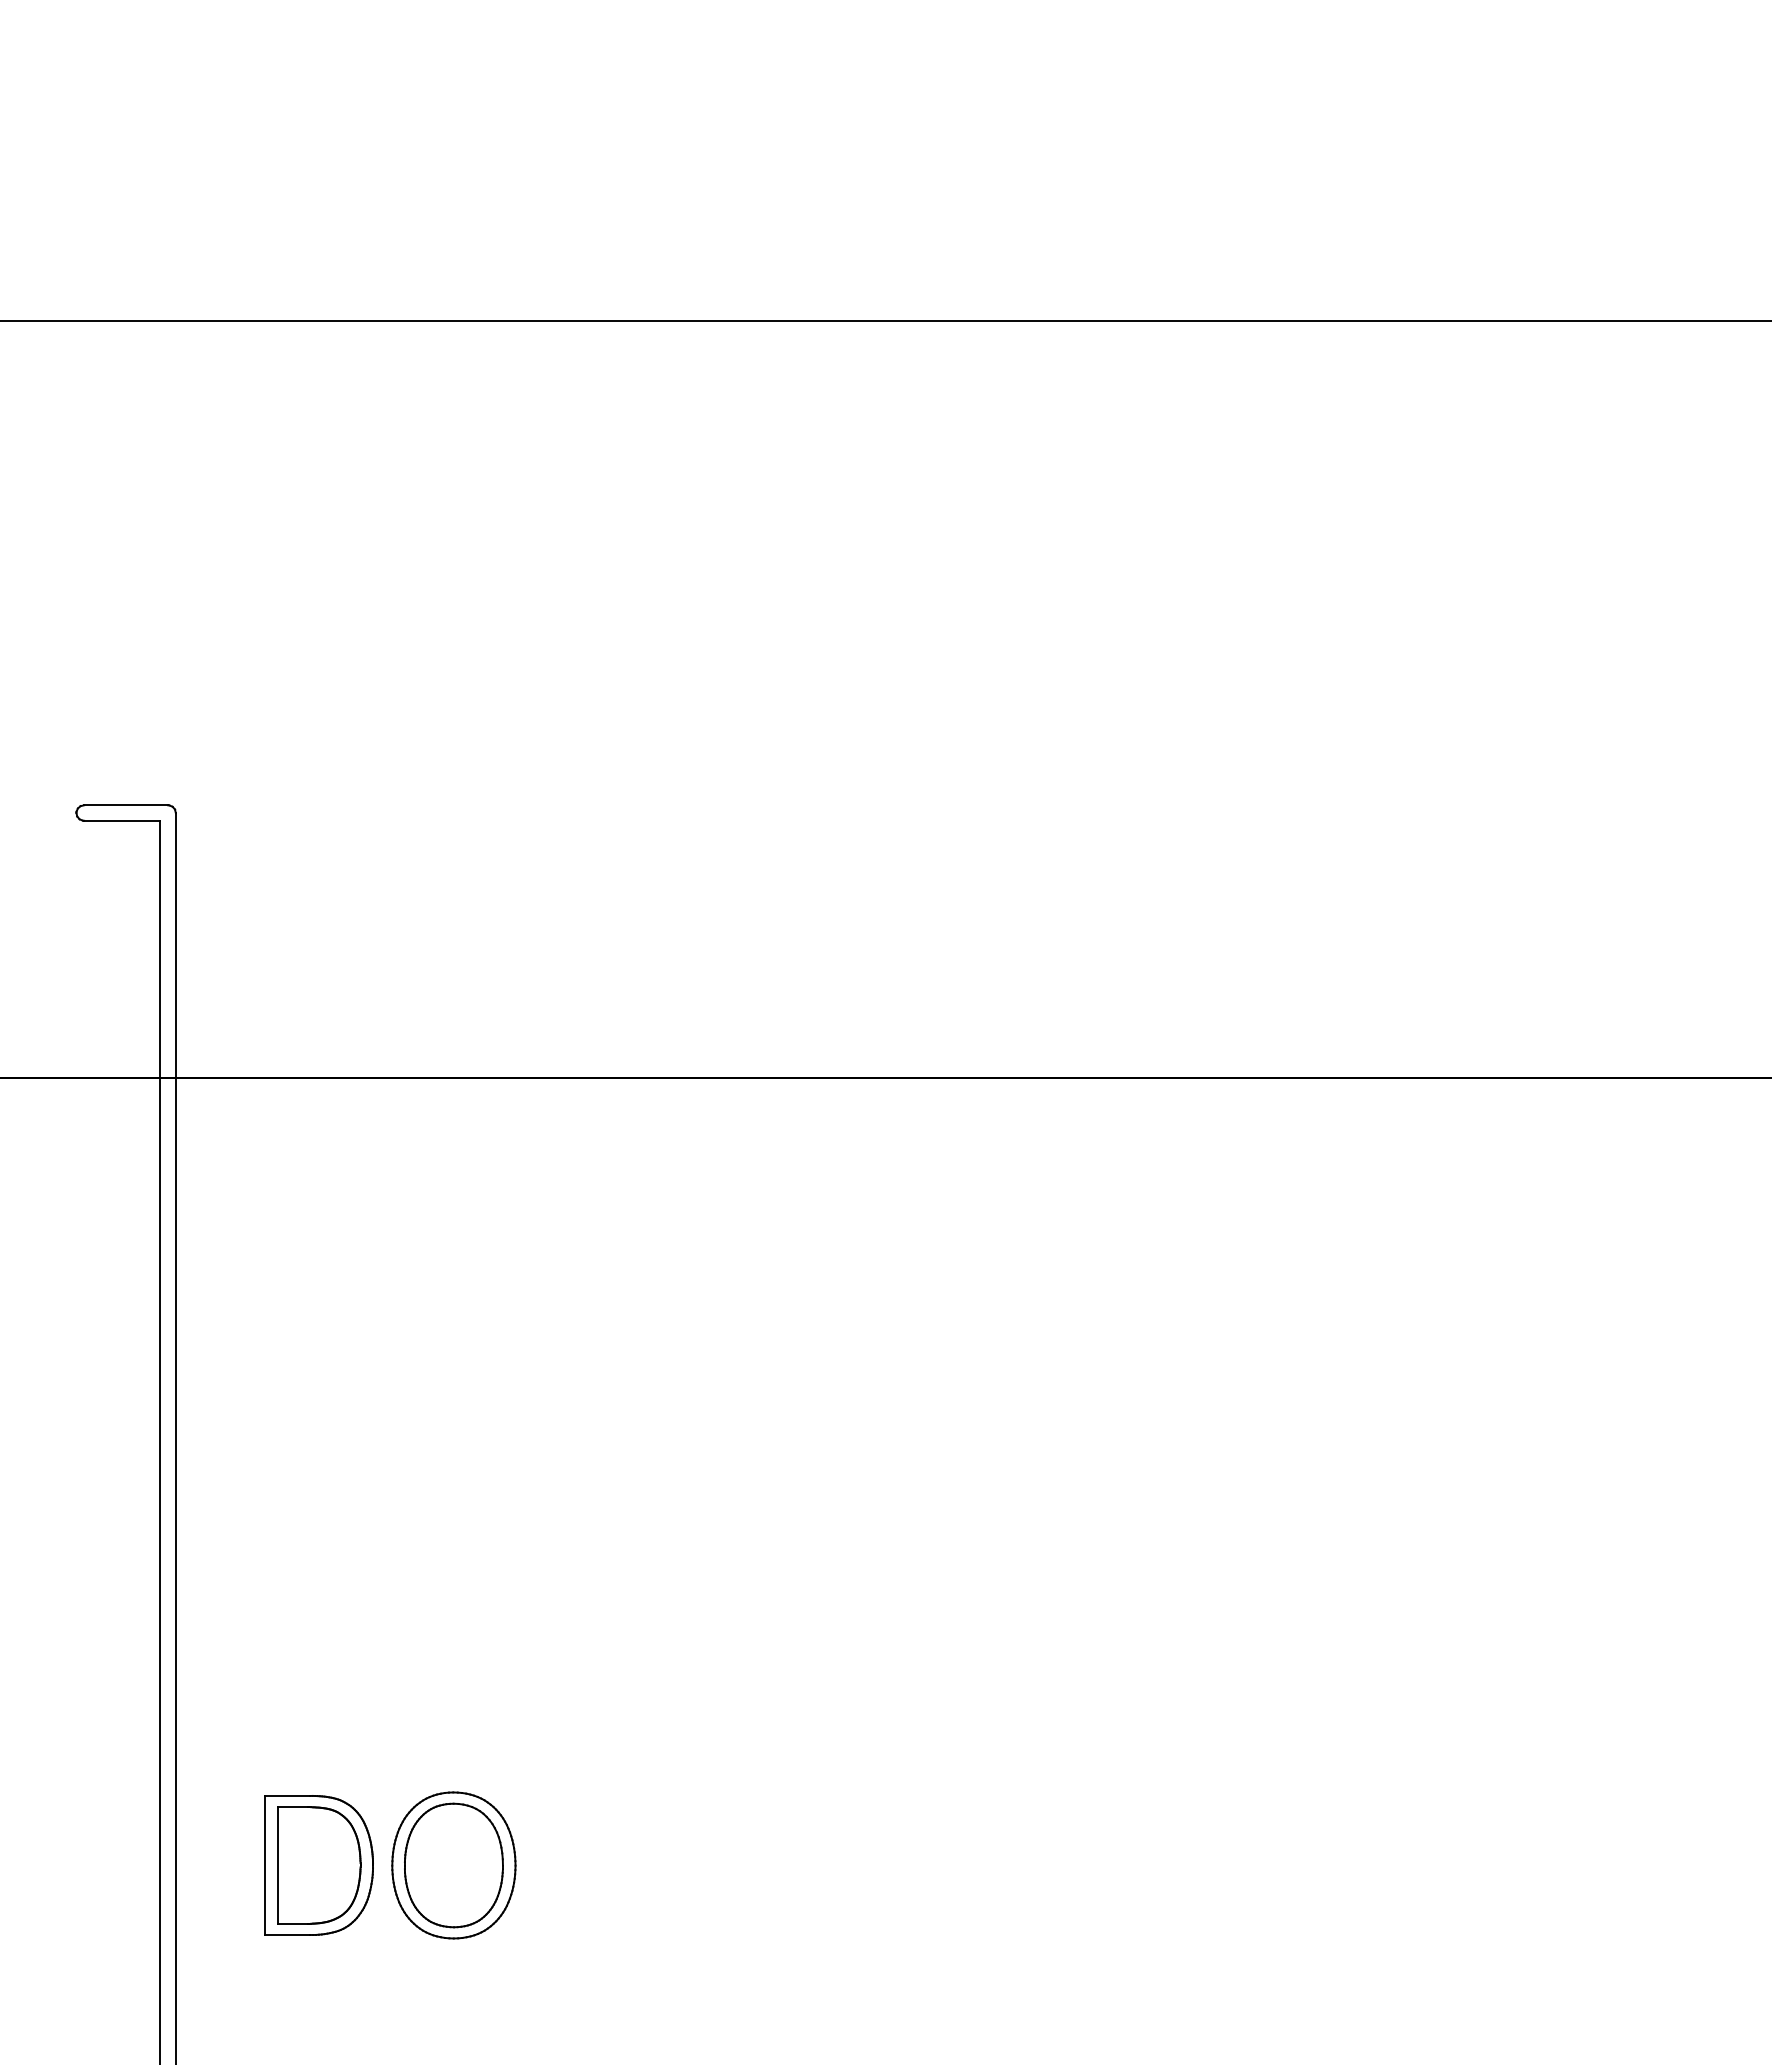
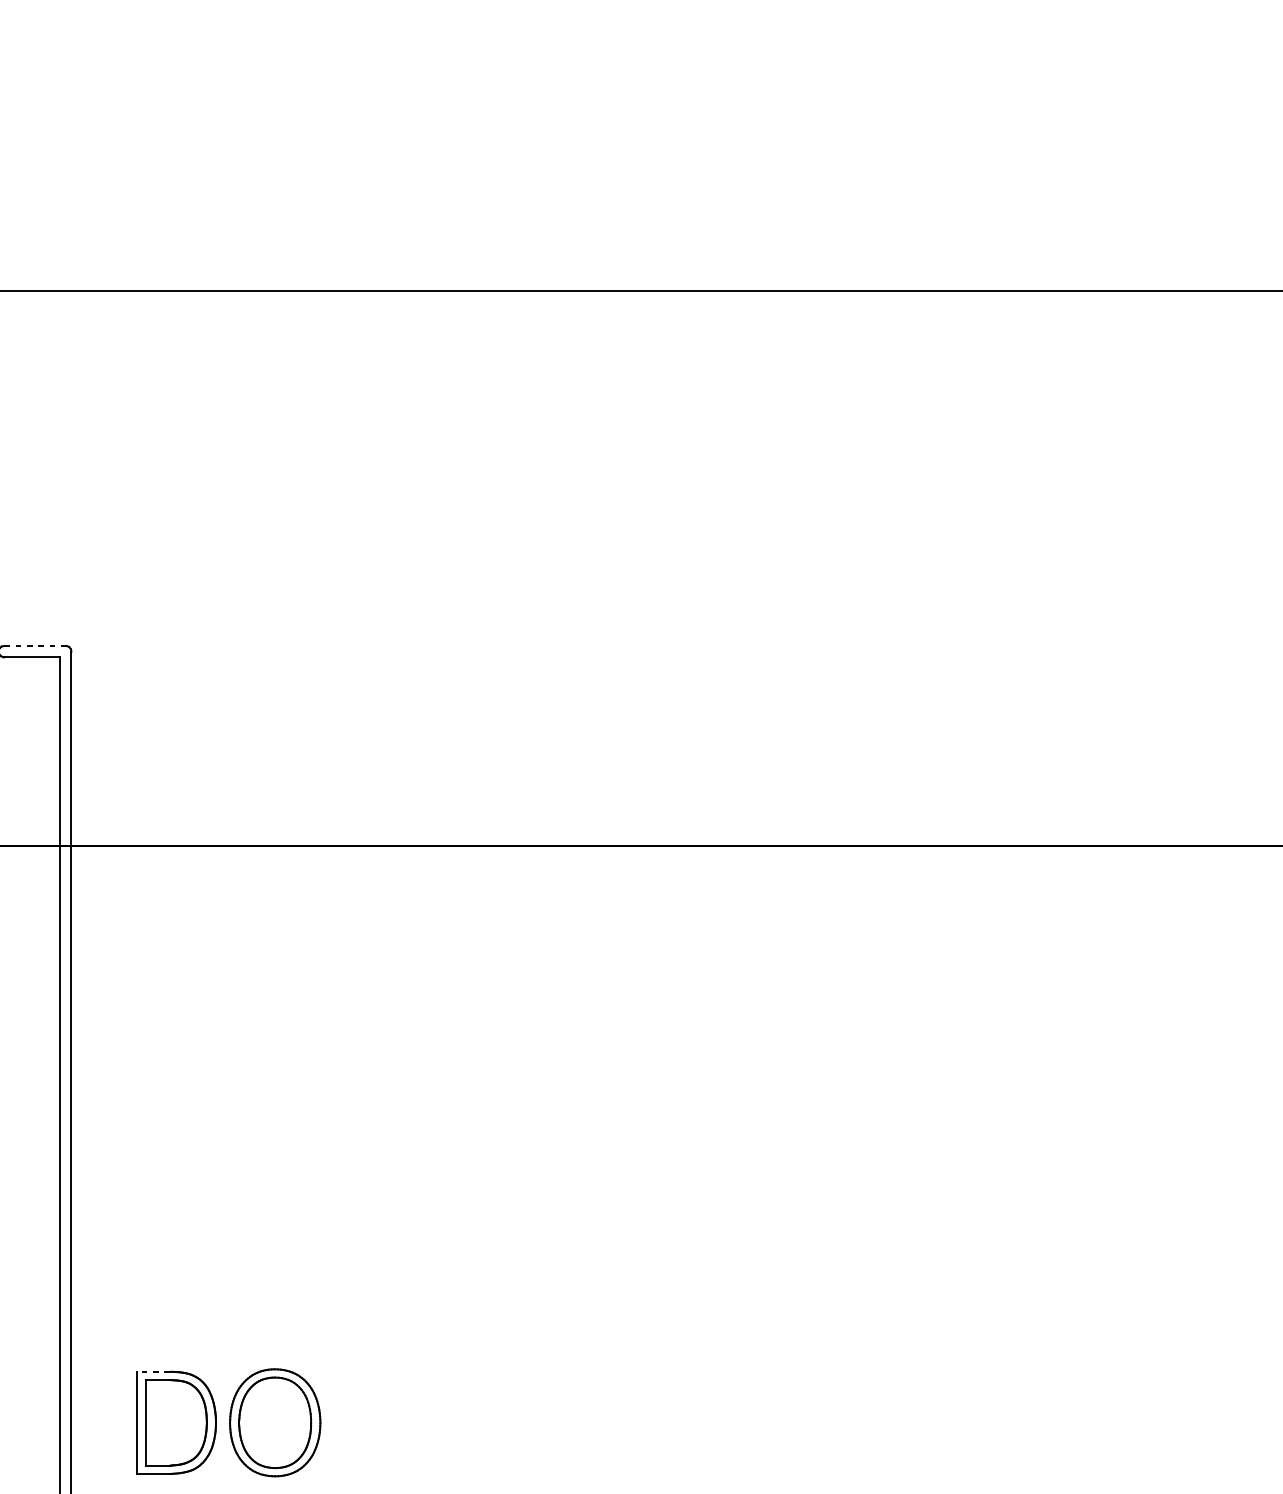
line: (126, 805) -> (35, 646), solid -> dashed
line: (287, 1796) -> (153, 1372), solid -> dashed

